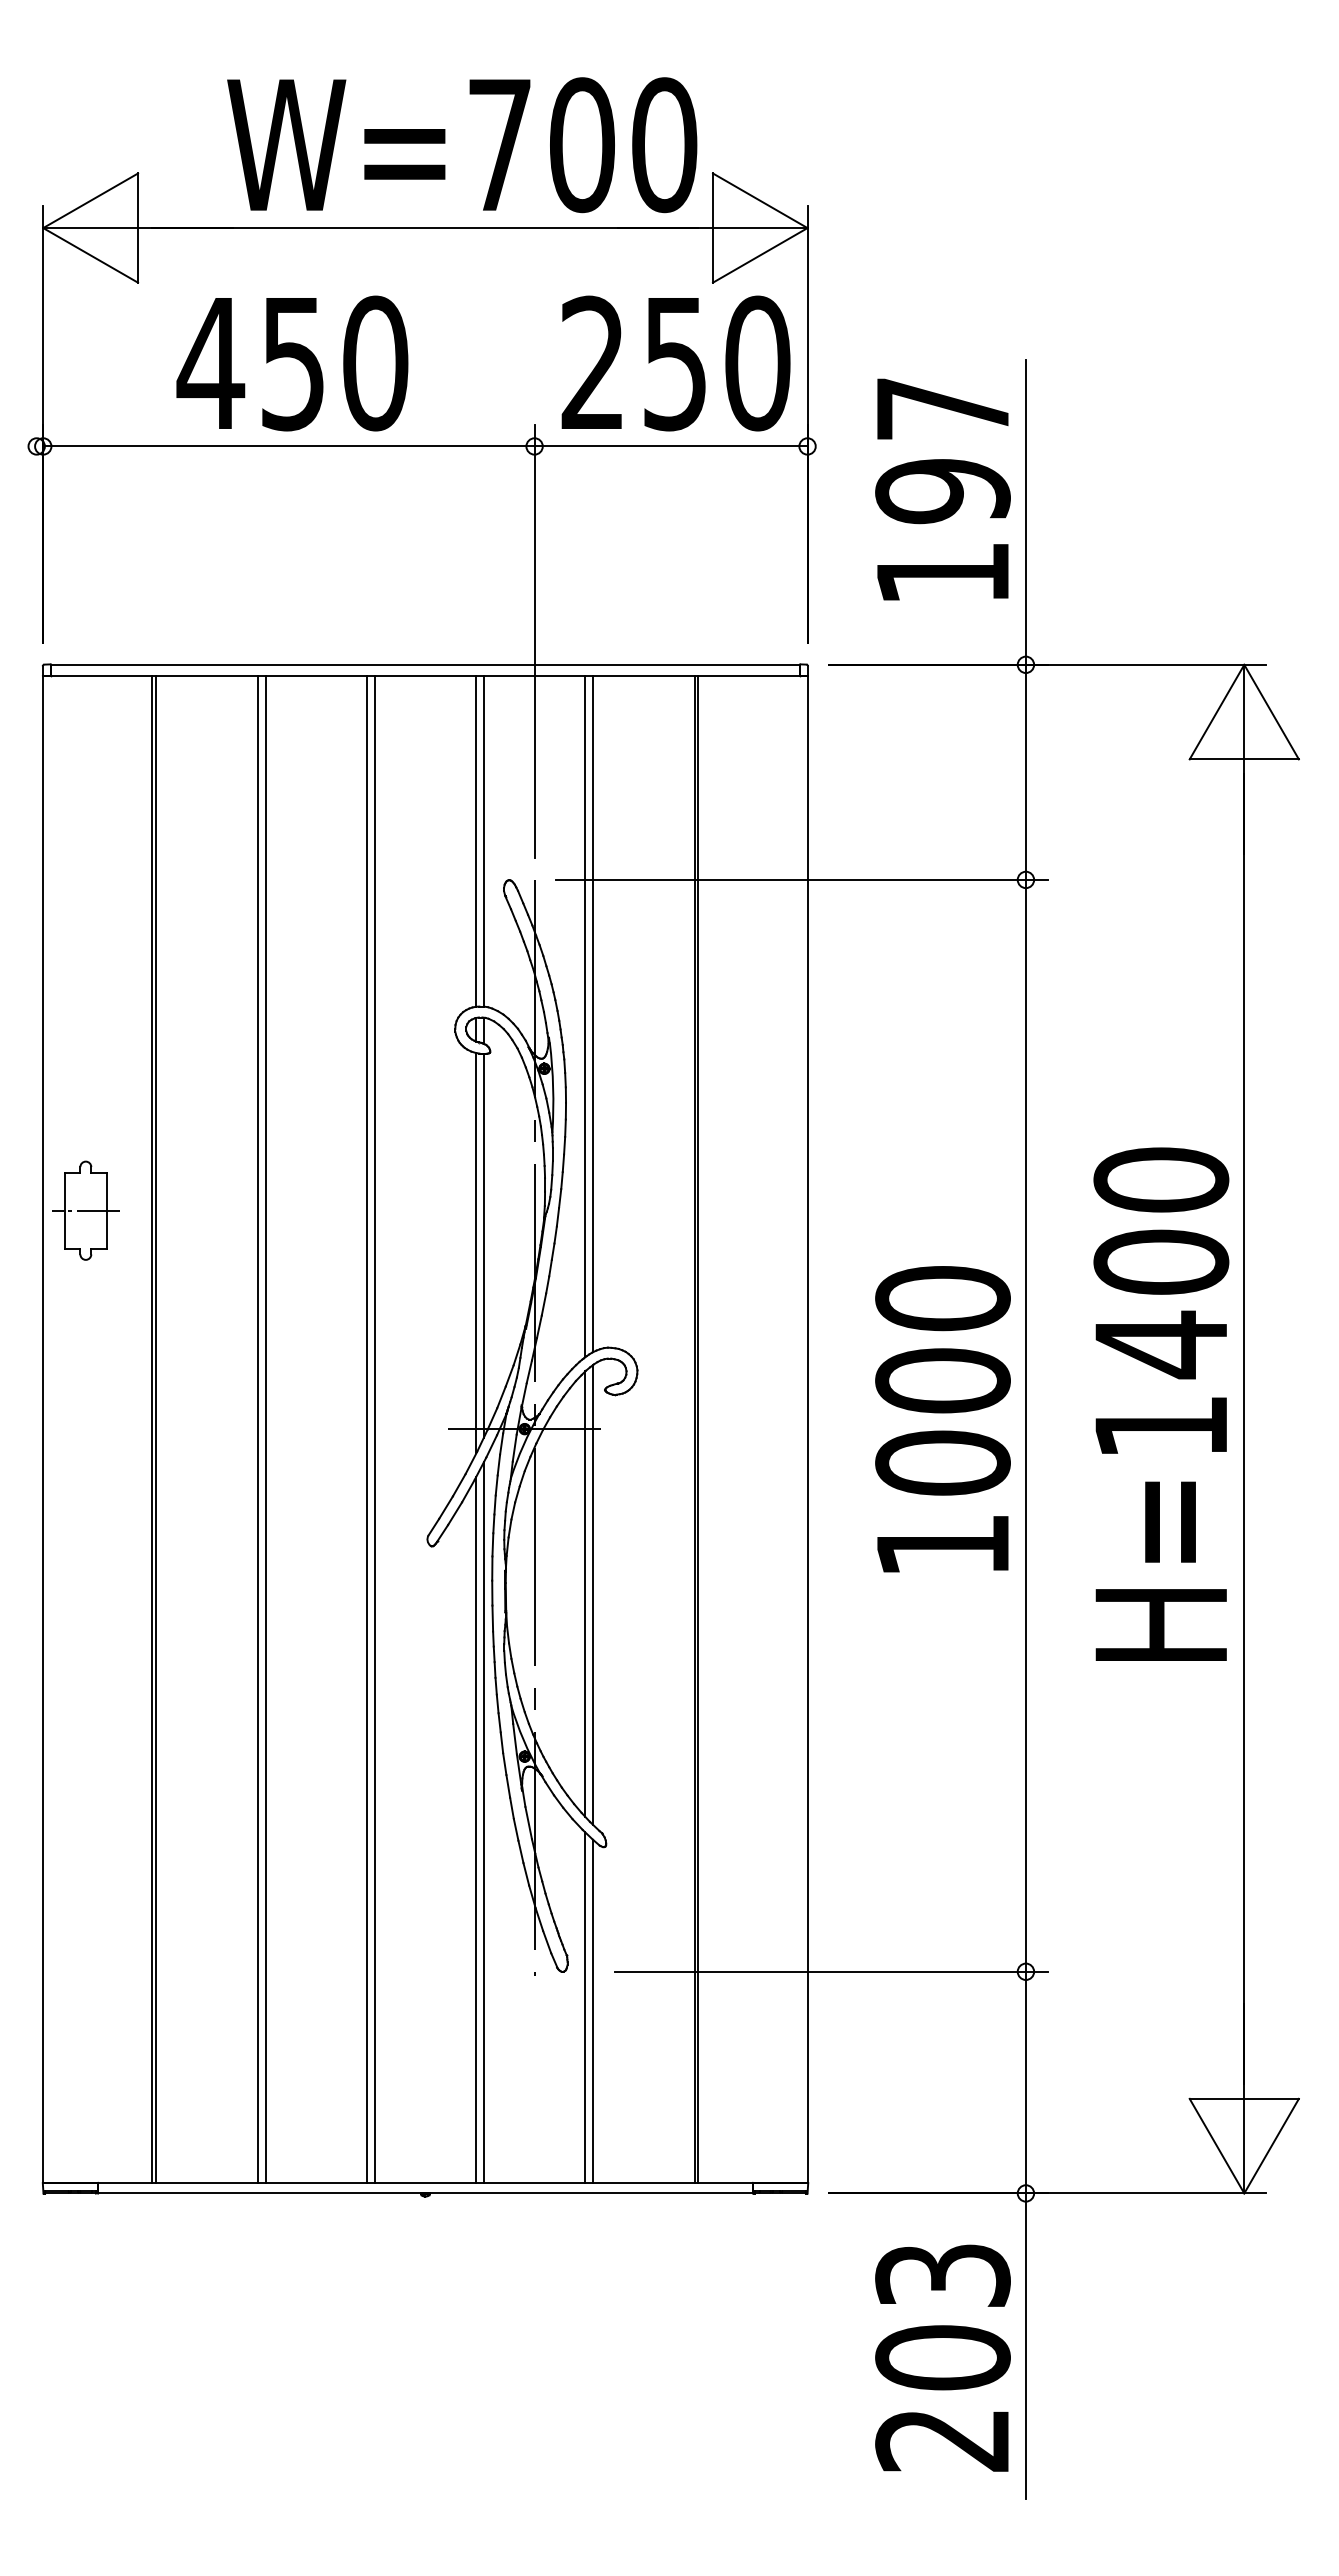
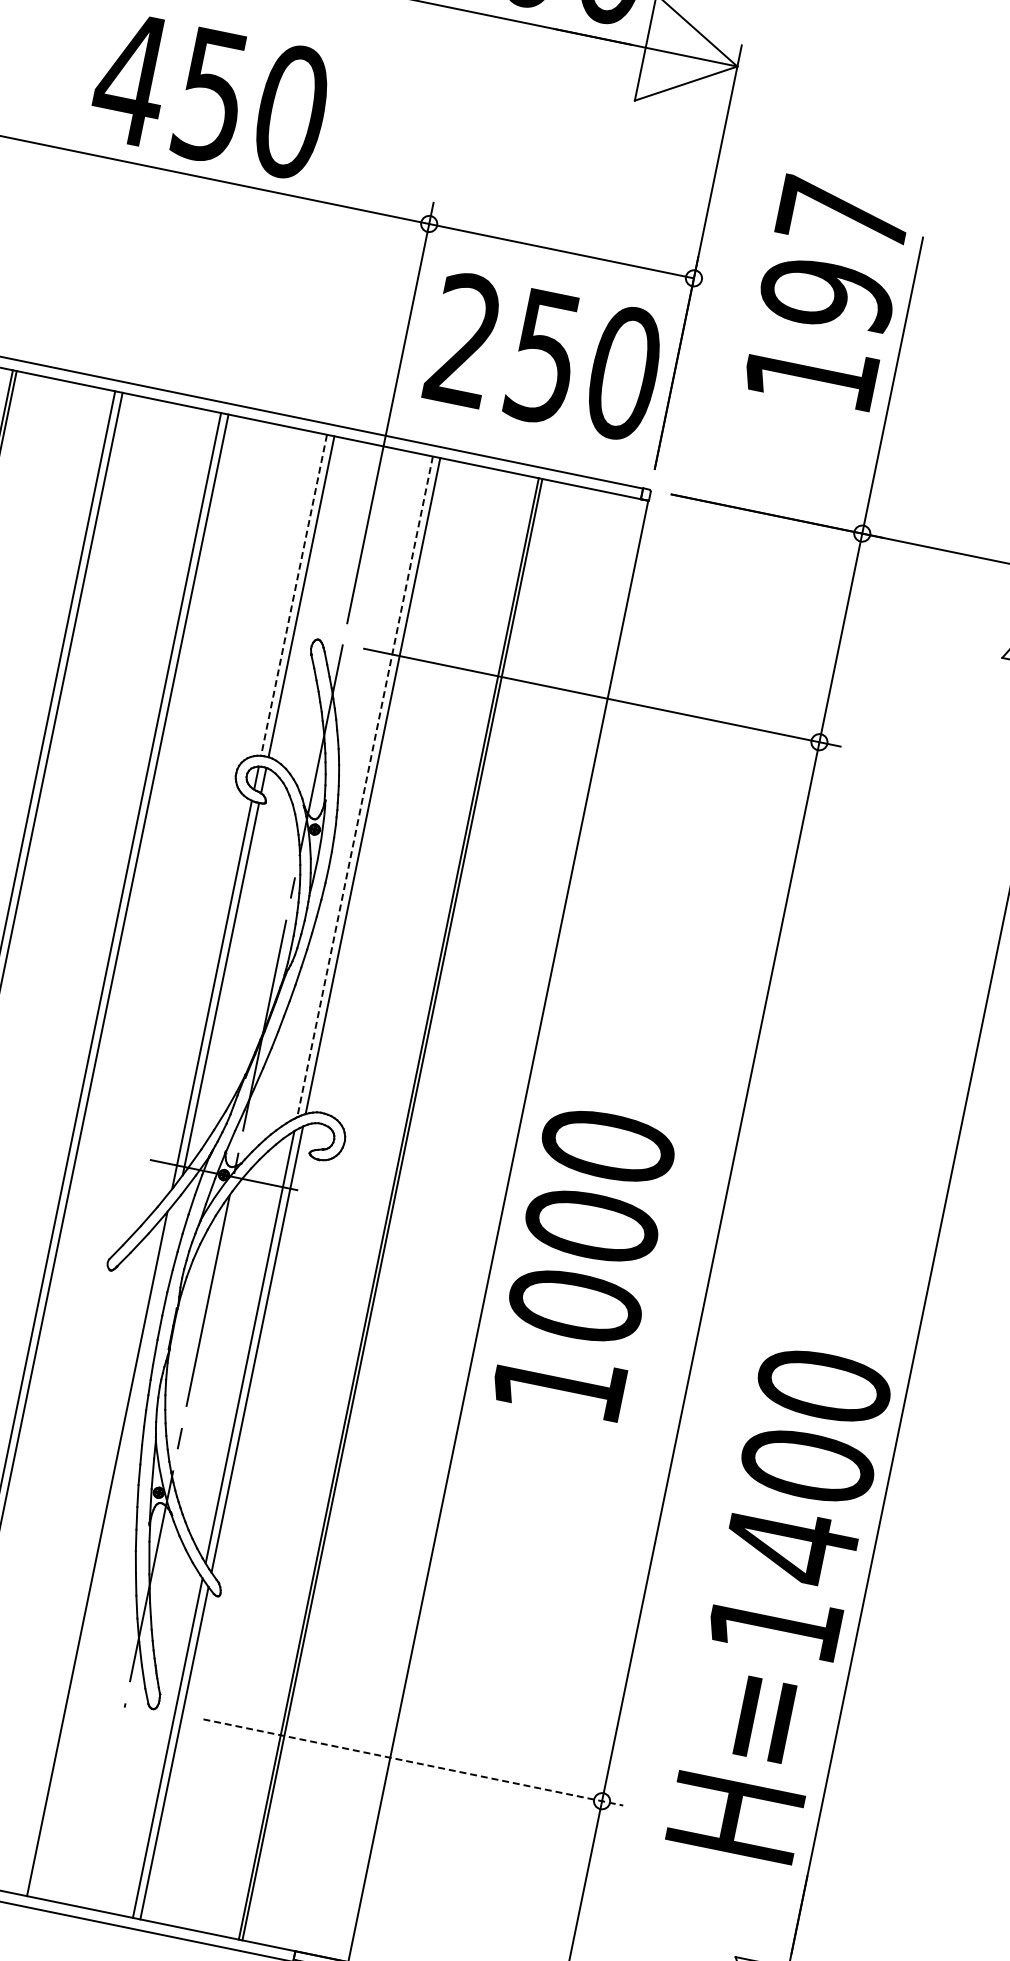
text: (675, 363) -> (544, 356), moved
text: (942, 489) -> (827, 293), moved
line: (476, 841) -> (294, 595), solid -> dashed
line: (585, 1016) -> (365, 787), solid -> dashed
text: (1161, 1403) -> (779, 1602), moved
text: (942, 1419) -> (583, 1263), moved
line: (483, 1822) -> (105, 1548), removed
line: (831, 1971) -> (413, 1762), solid -> dashed

